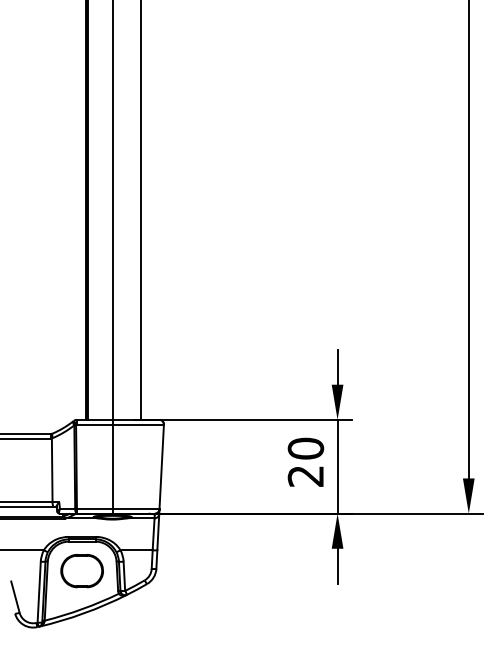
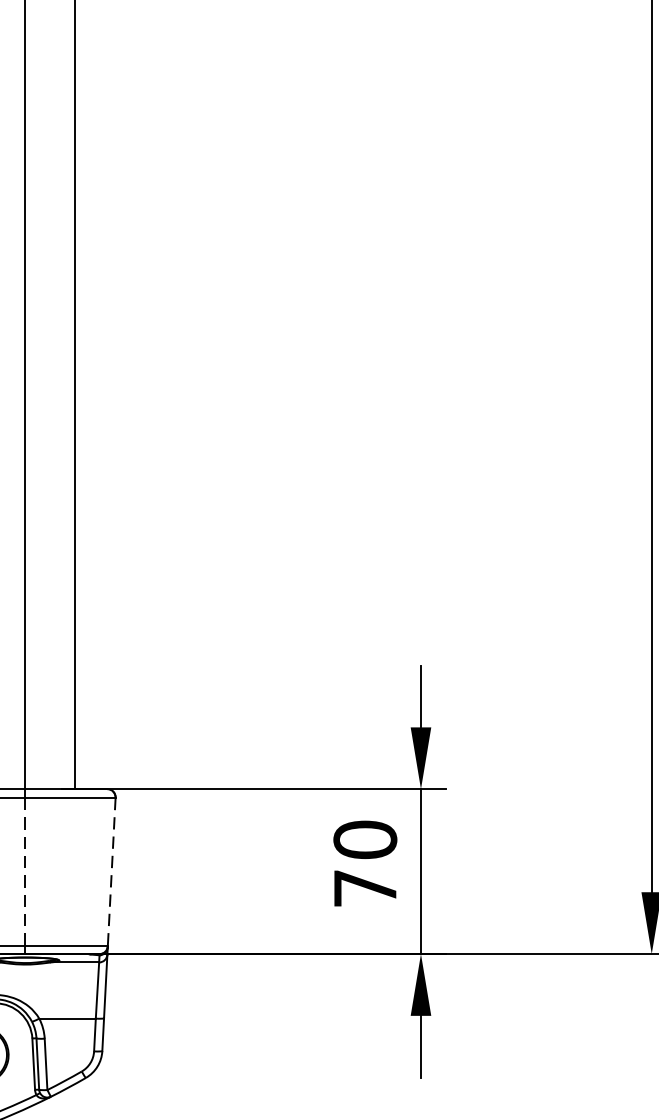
line: (112, 467) -> (25, 872), solid -> dashed
line: (161, 467) -> (111, 872), solid -> dashed
text: (305, 476) -> (364, 888), 20 -> 70

